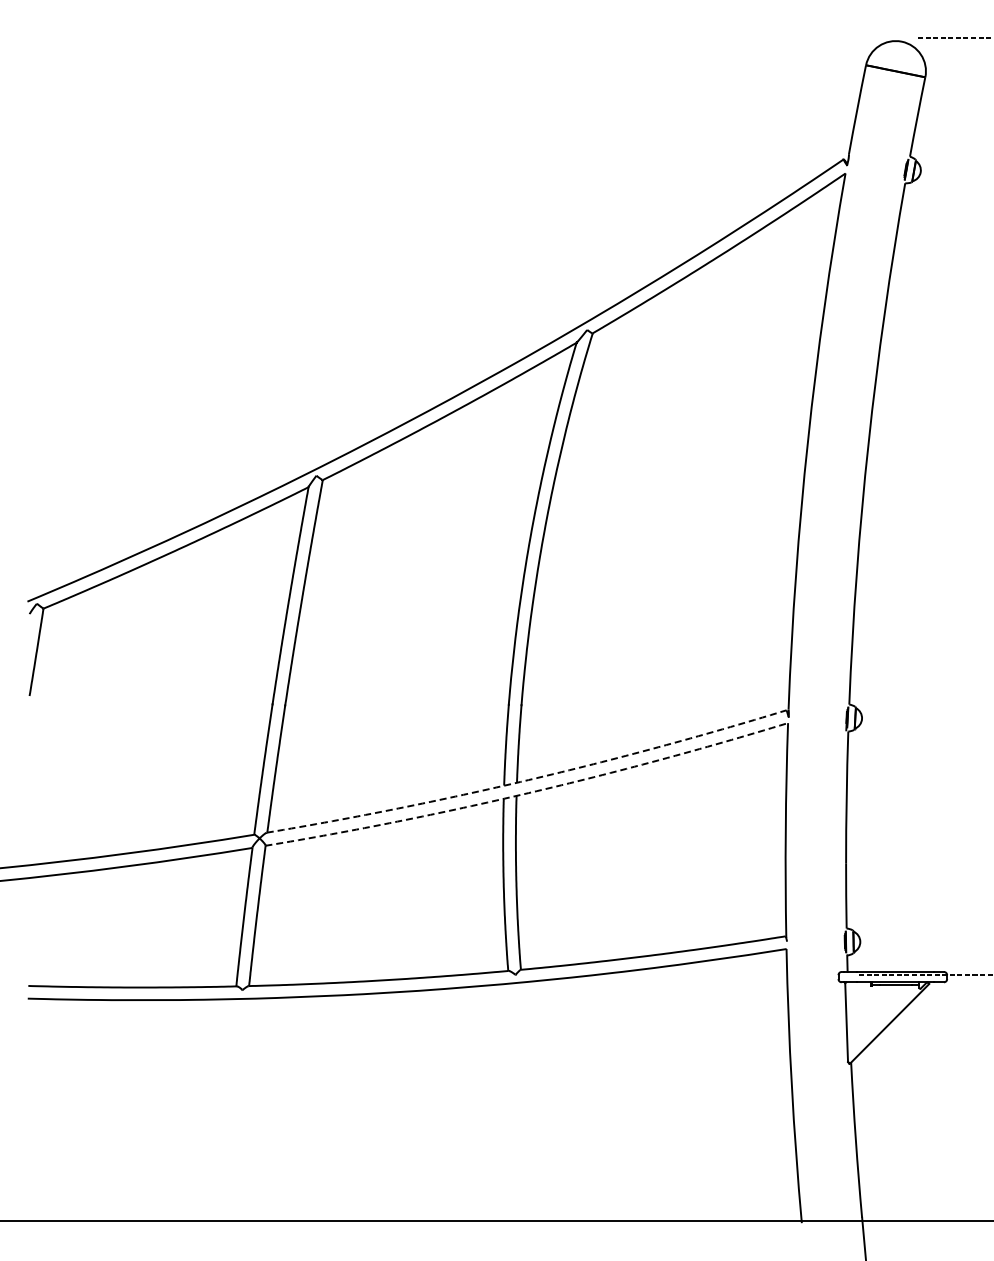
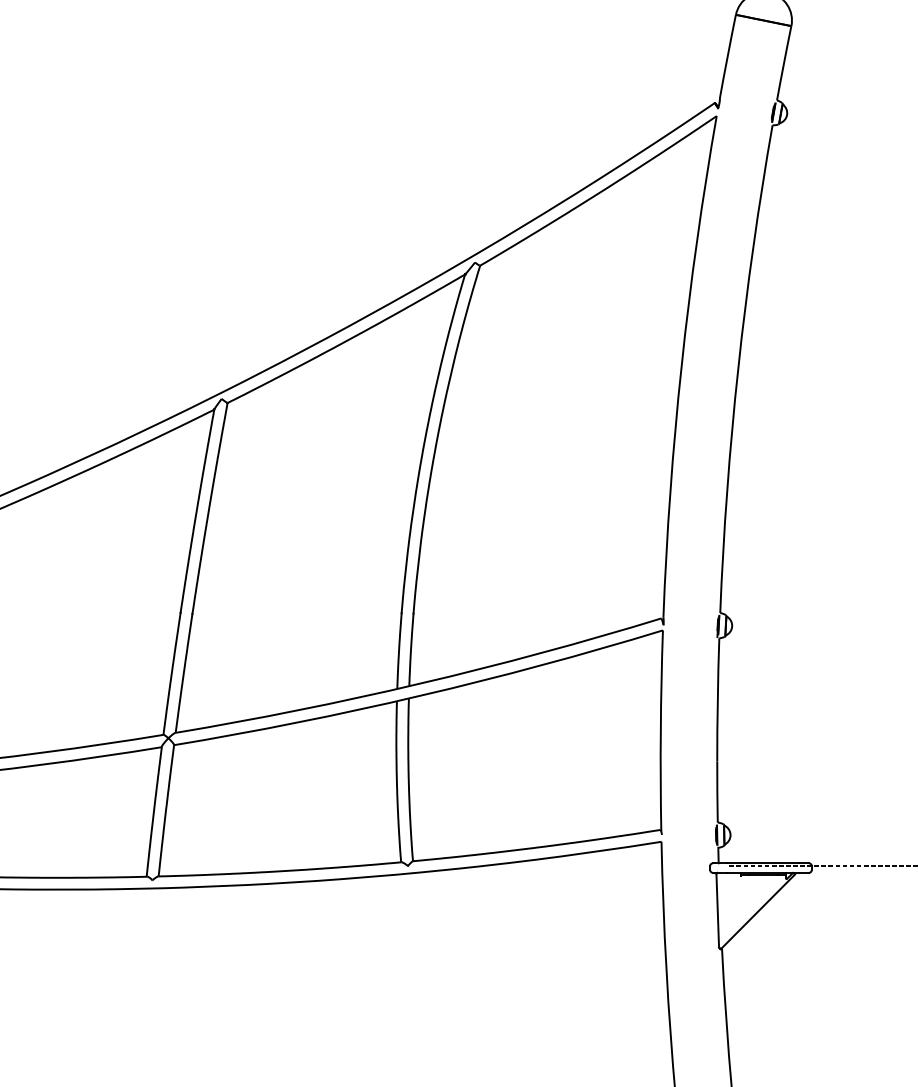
arc: (528, 780) -> (420, 684), dashed -> solid
arc: (528, 793) -> (420, 696), dashed -> solid

